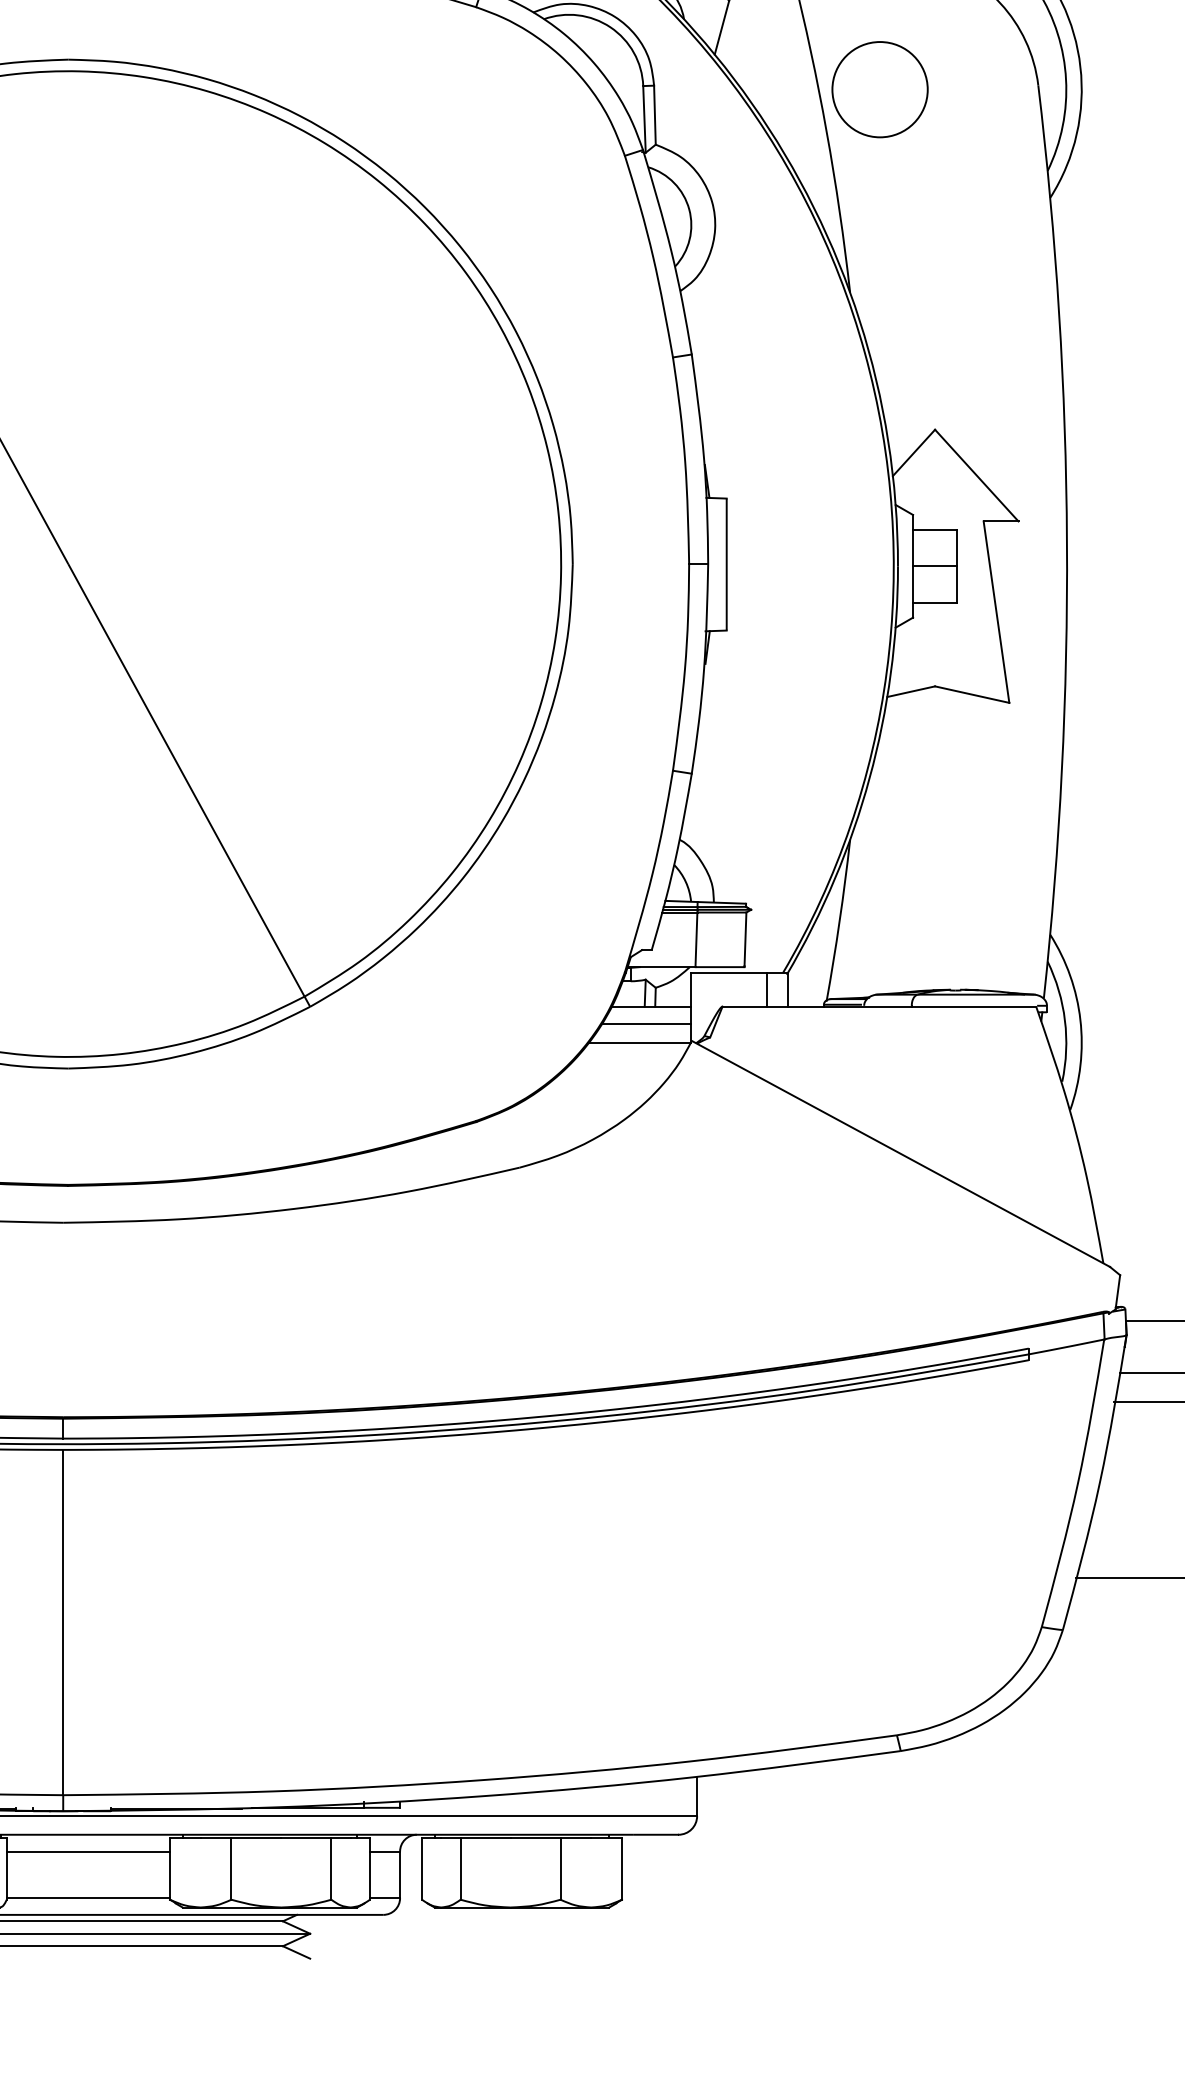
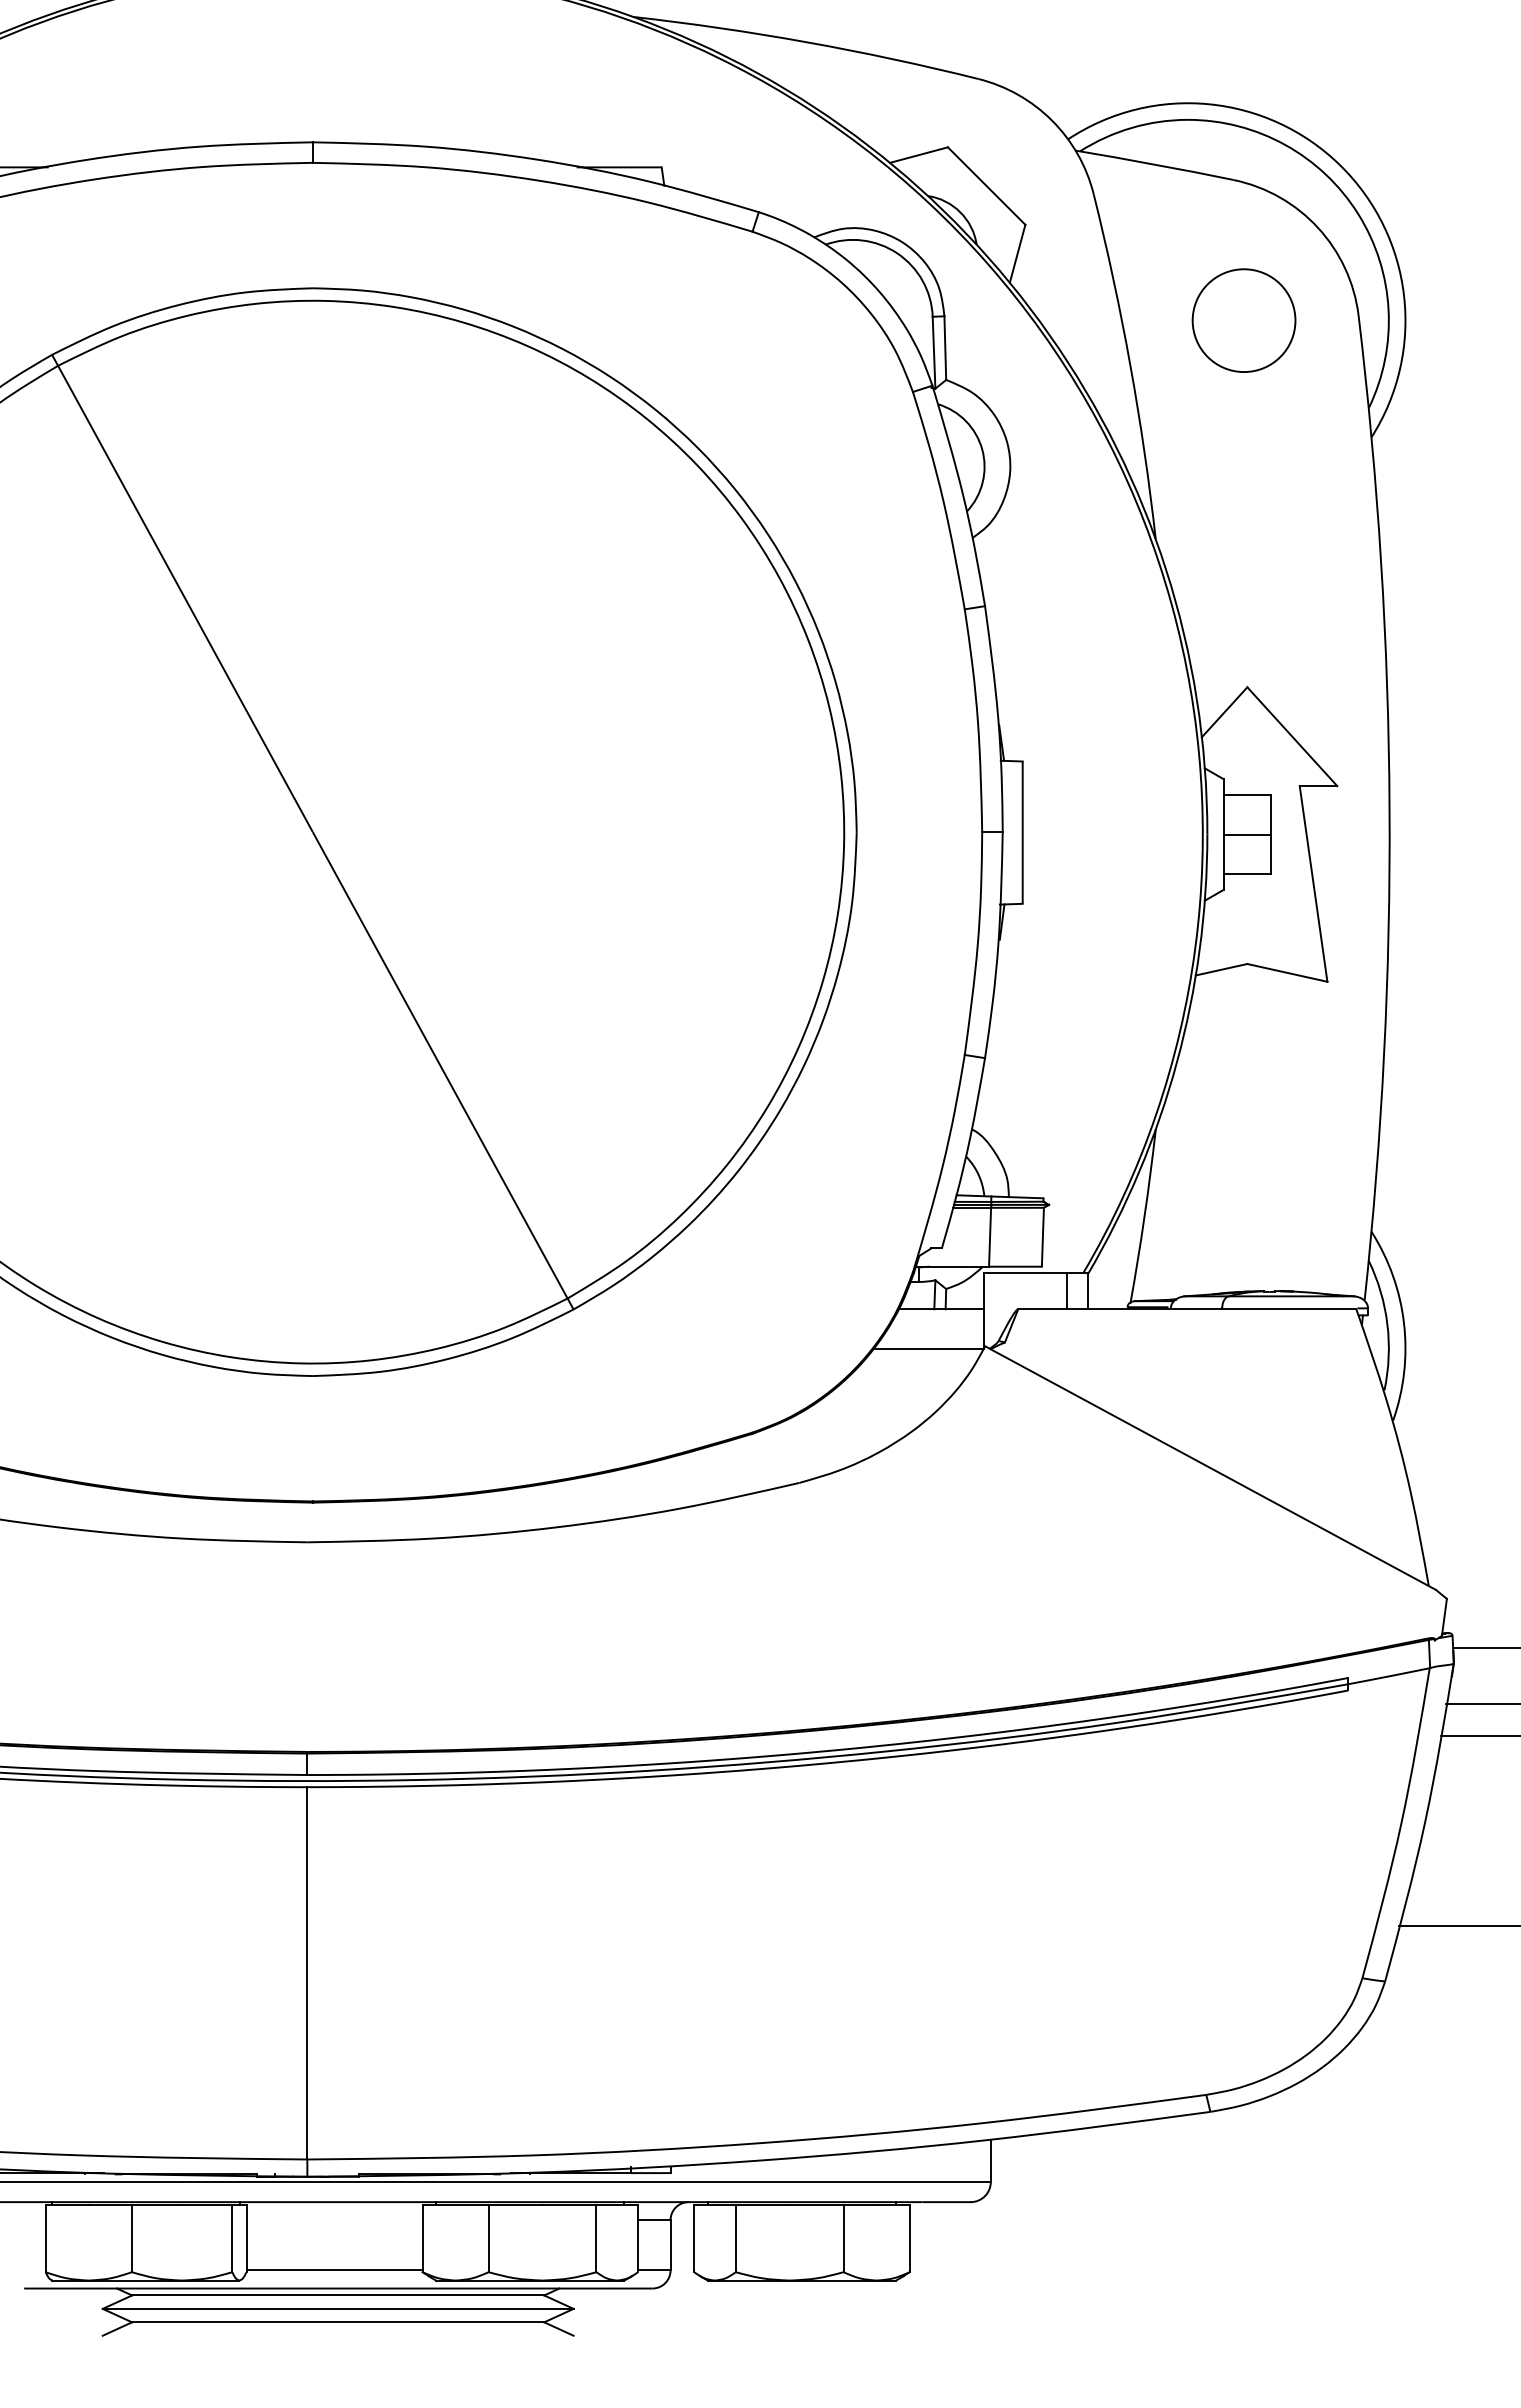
circle: (879, 89) -> (1243, 320), moved
line: (645, 1023) -> (935, 1327), removed
line: (88, 1851) -> (334, 2220), removed

